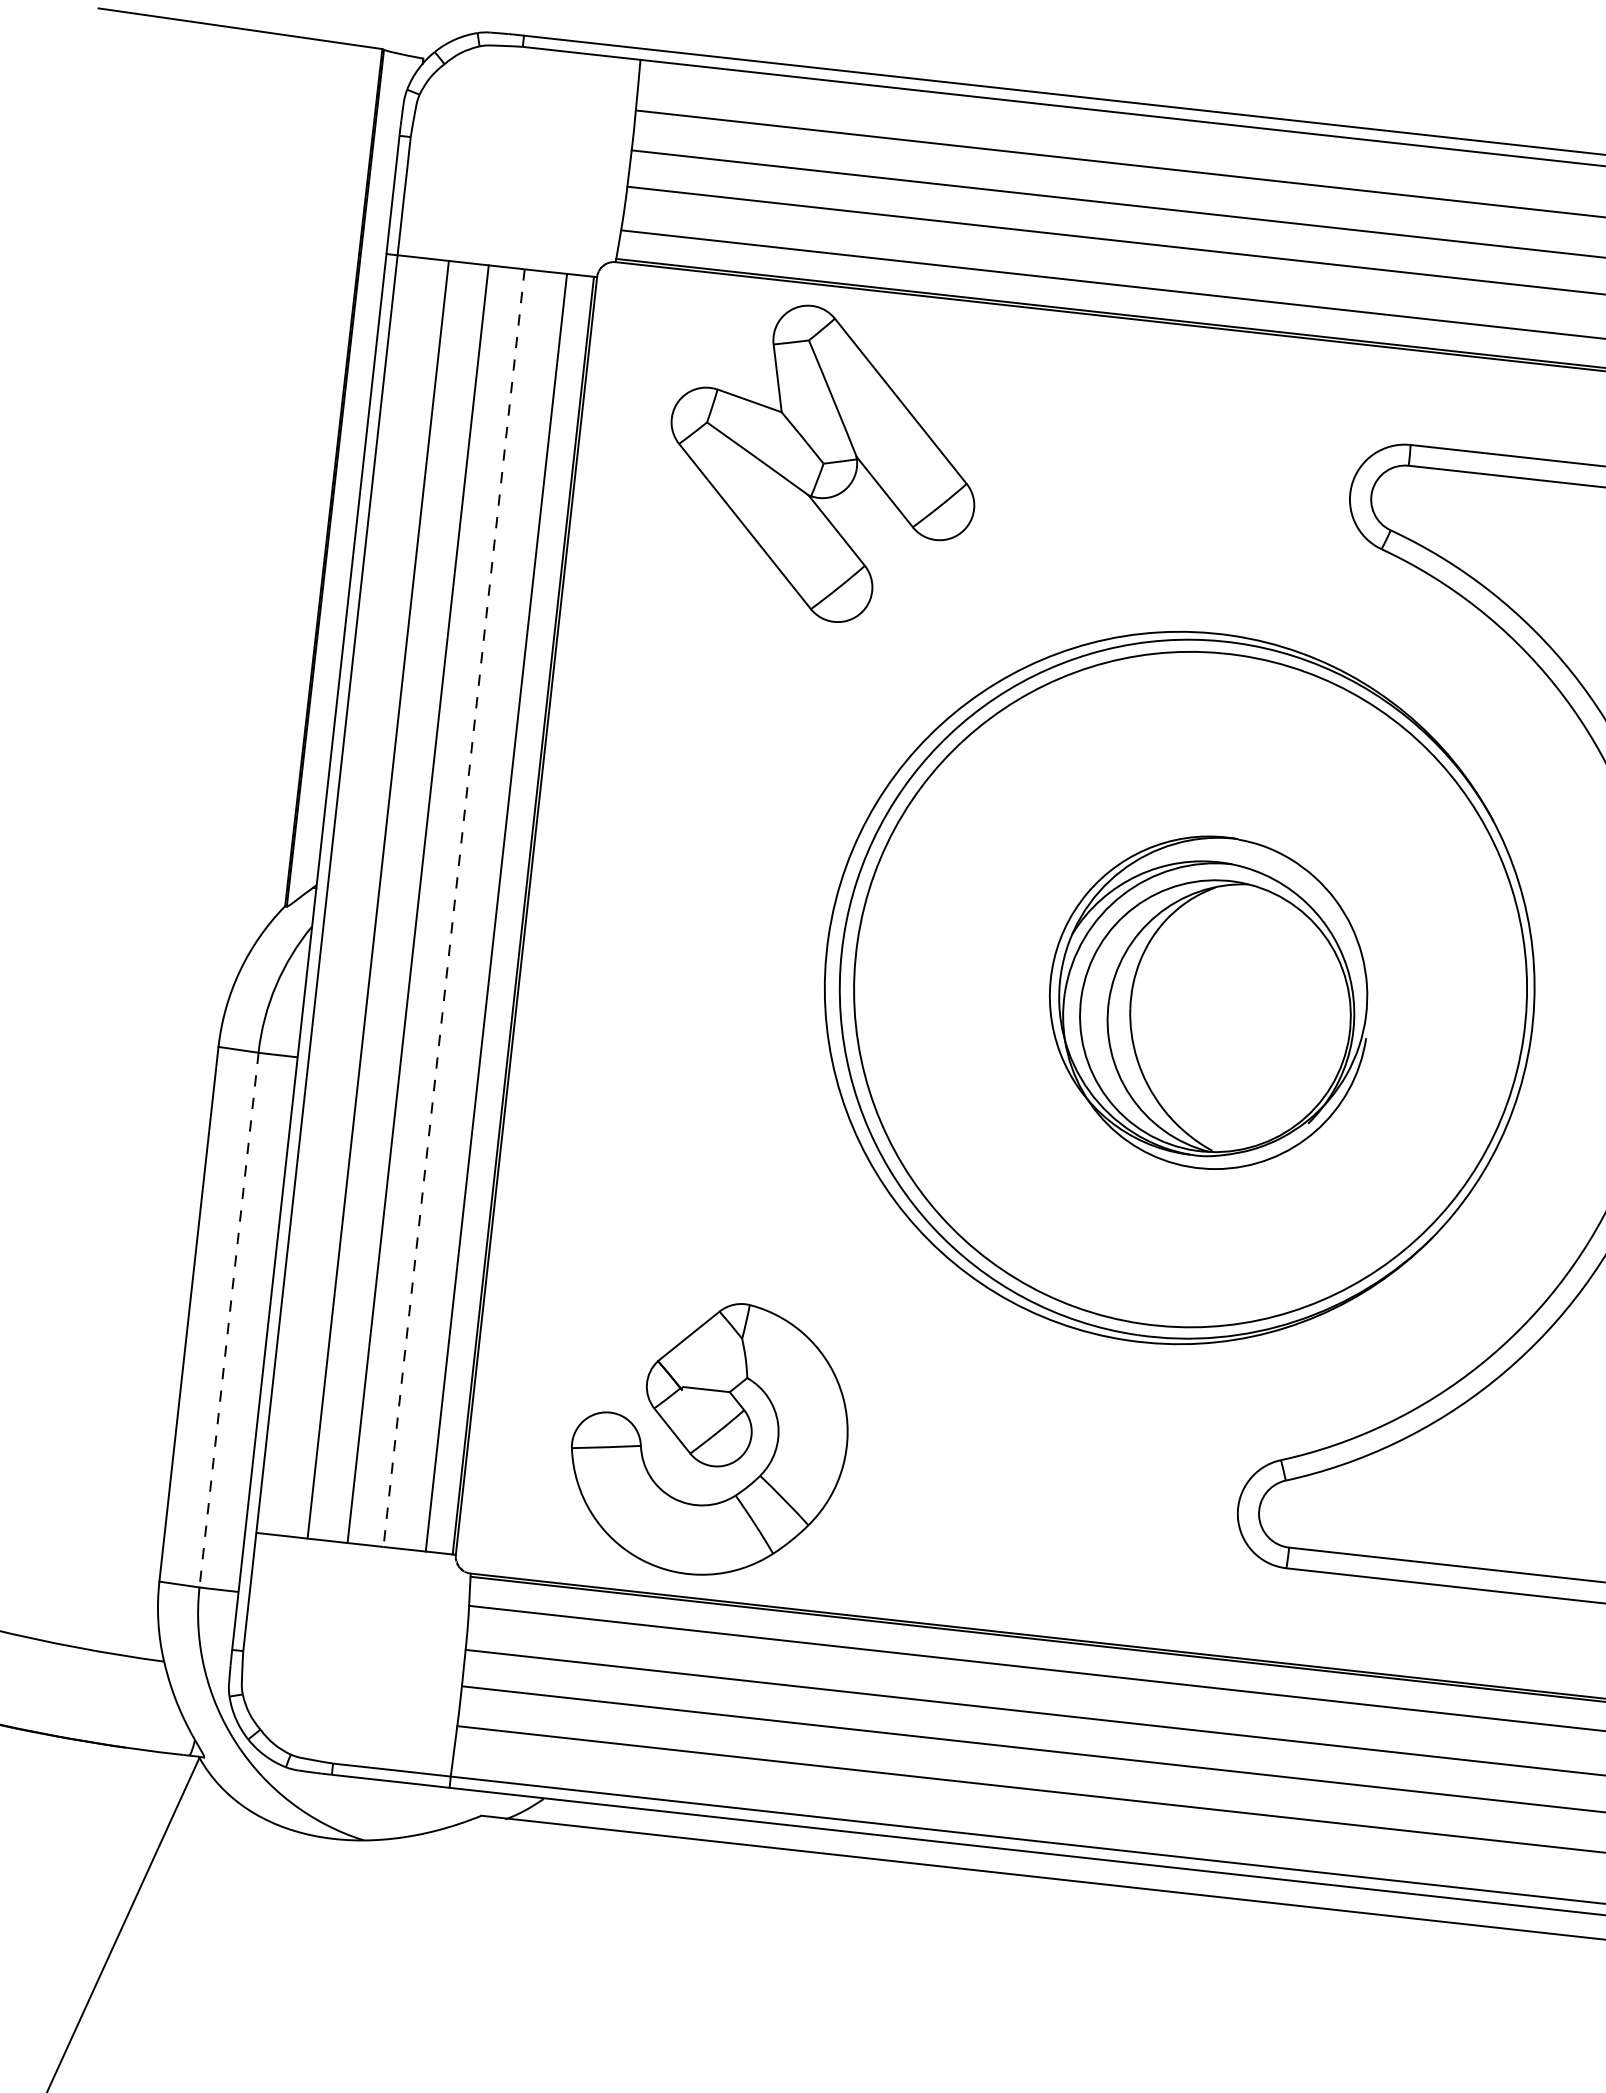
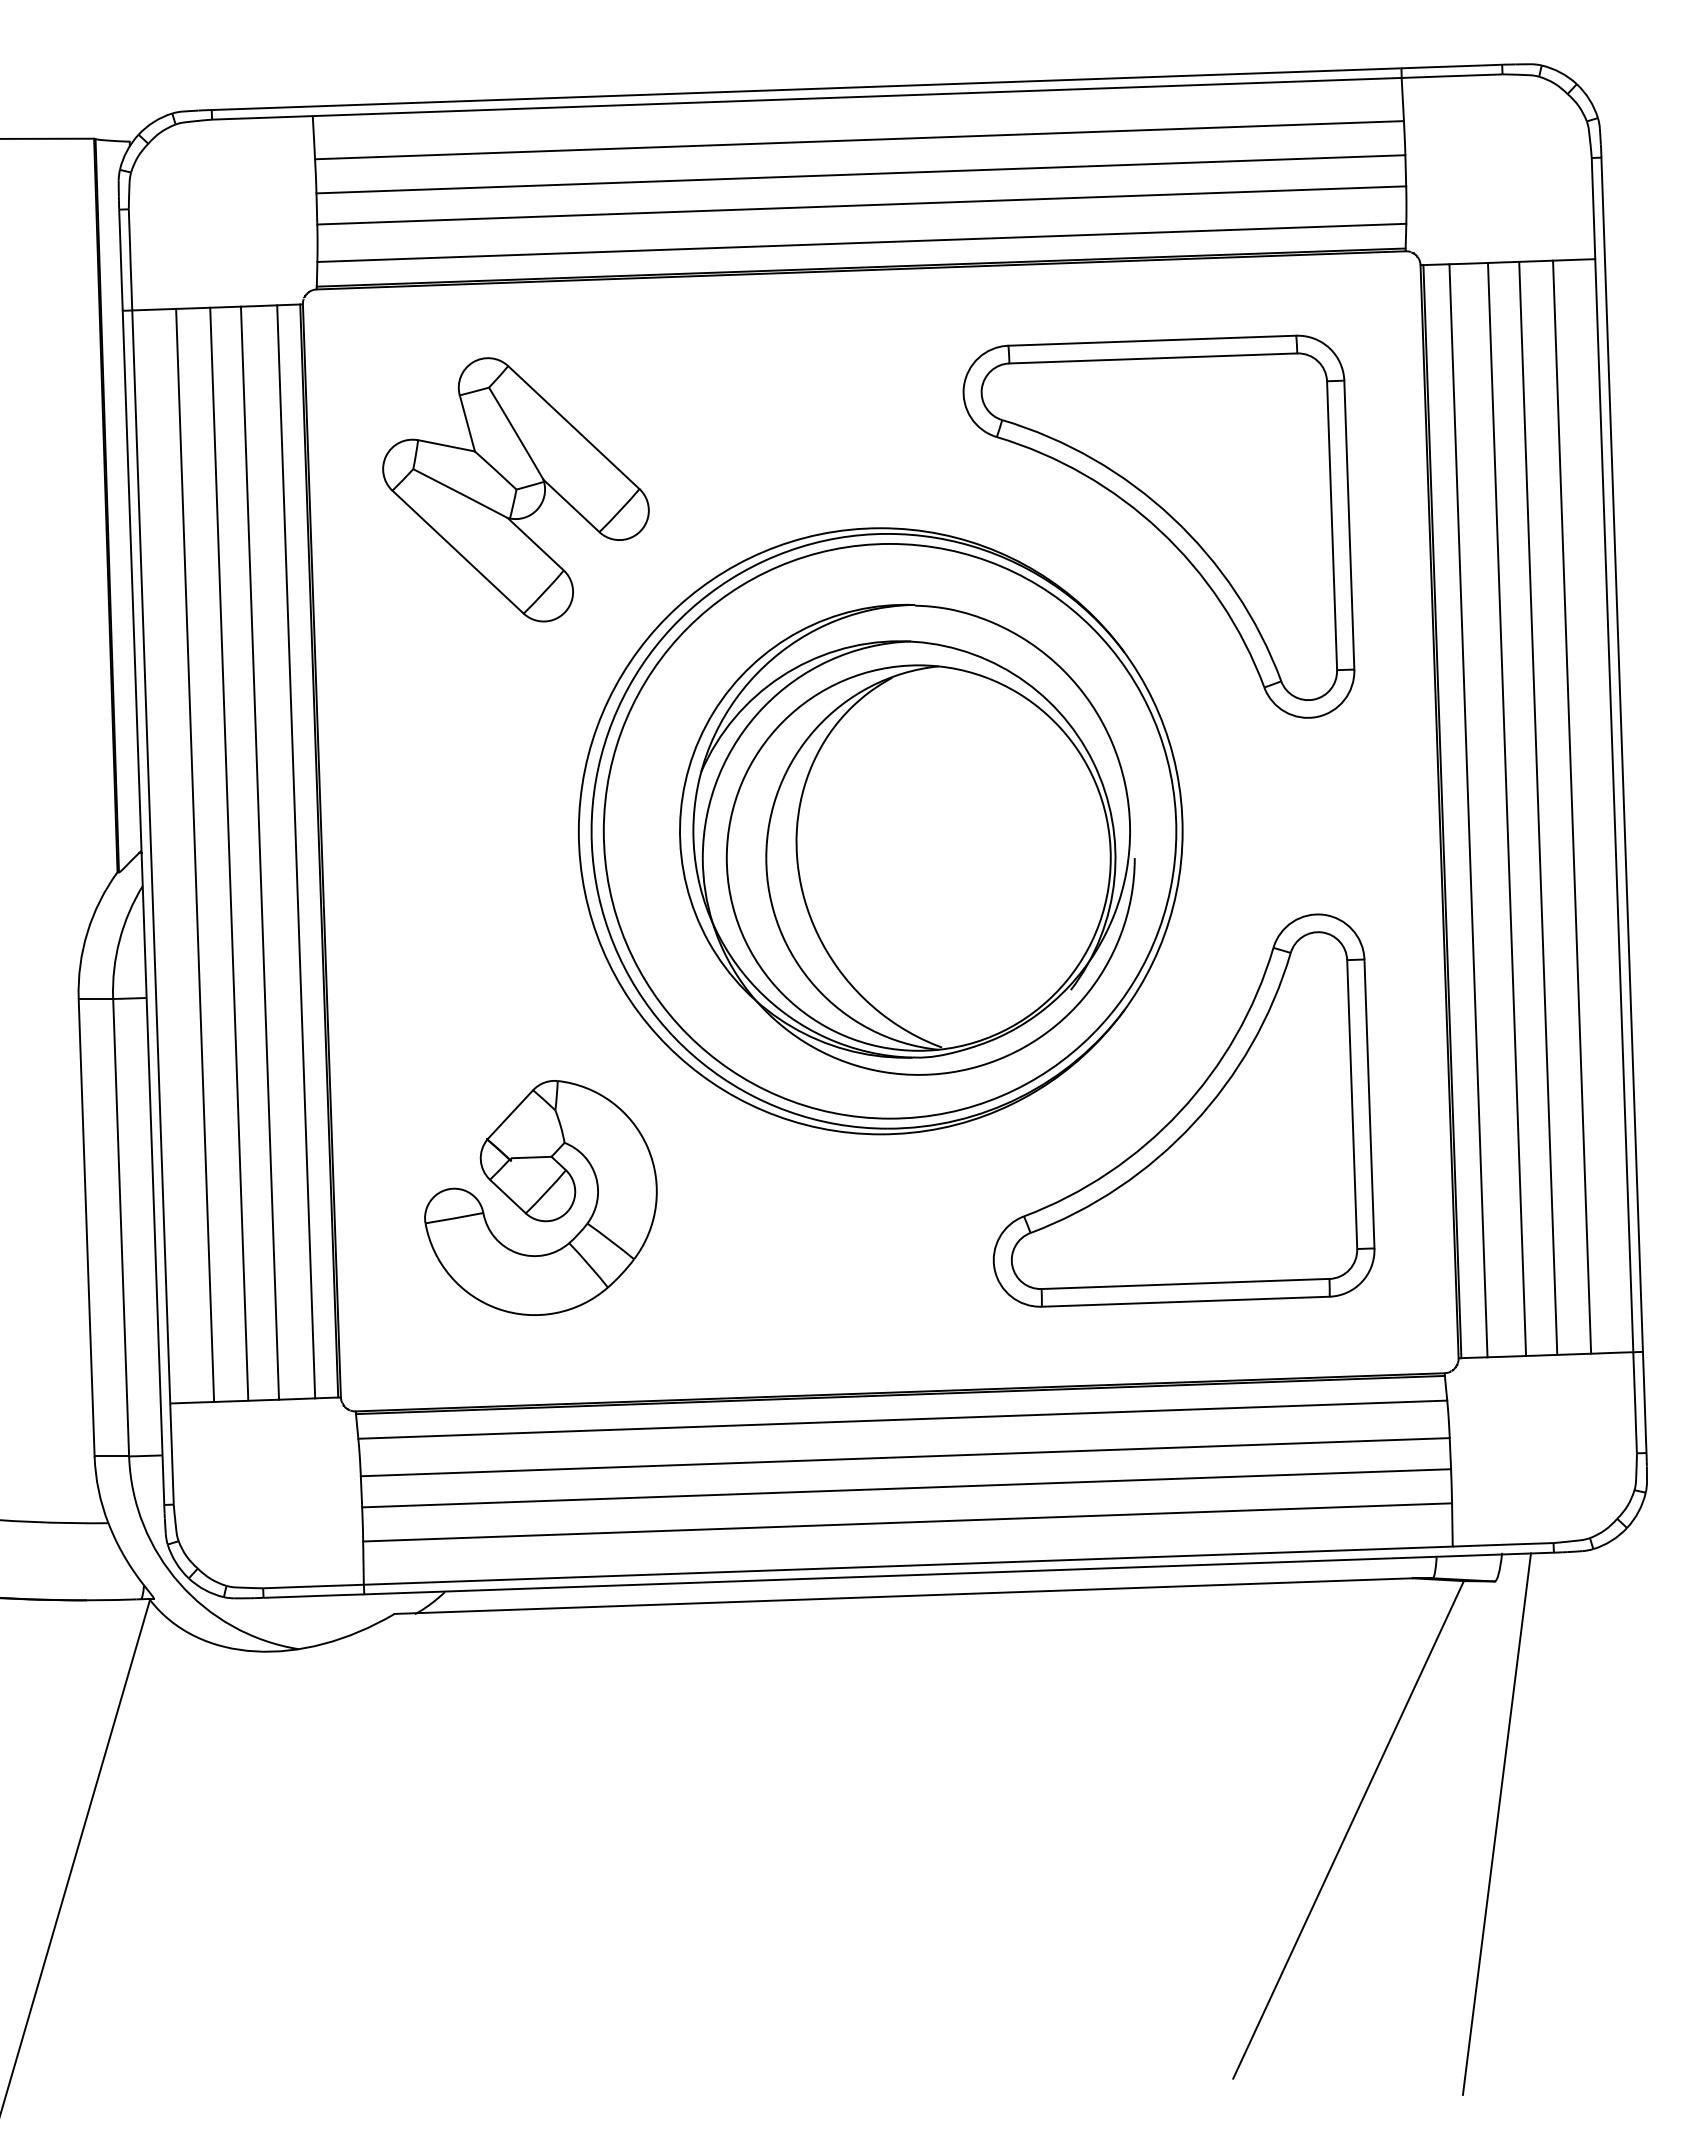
part: (822, 463) -> (515, 489), moved
line: (454, 908) -> (260, 853), dashed -> solid
part: (1209, 1002) -> (907, 839), size x1.67
line: (229, 1319) -> (121, 1227), dashed -> solid
part: (710, 1437) -> (540, 1197), moved

